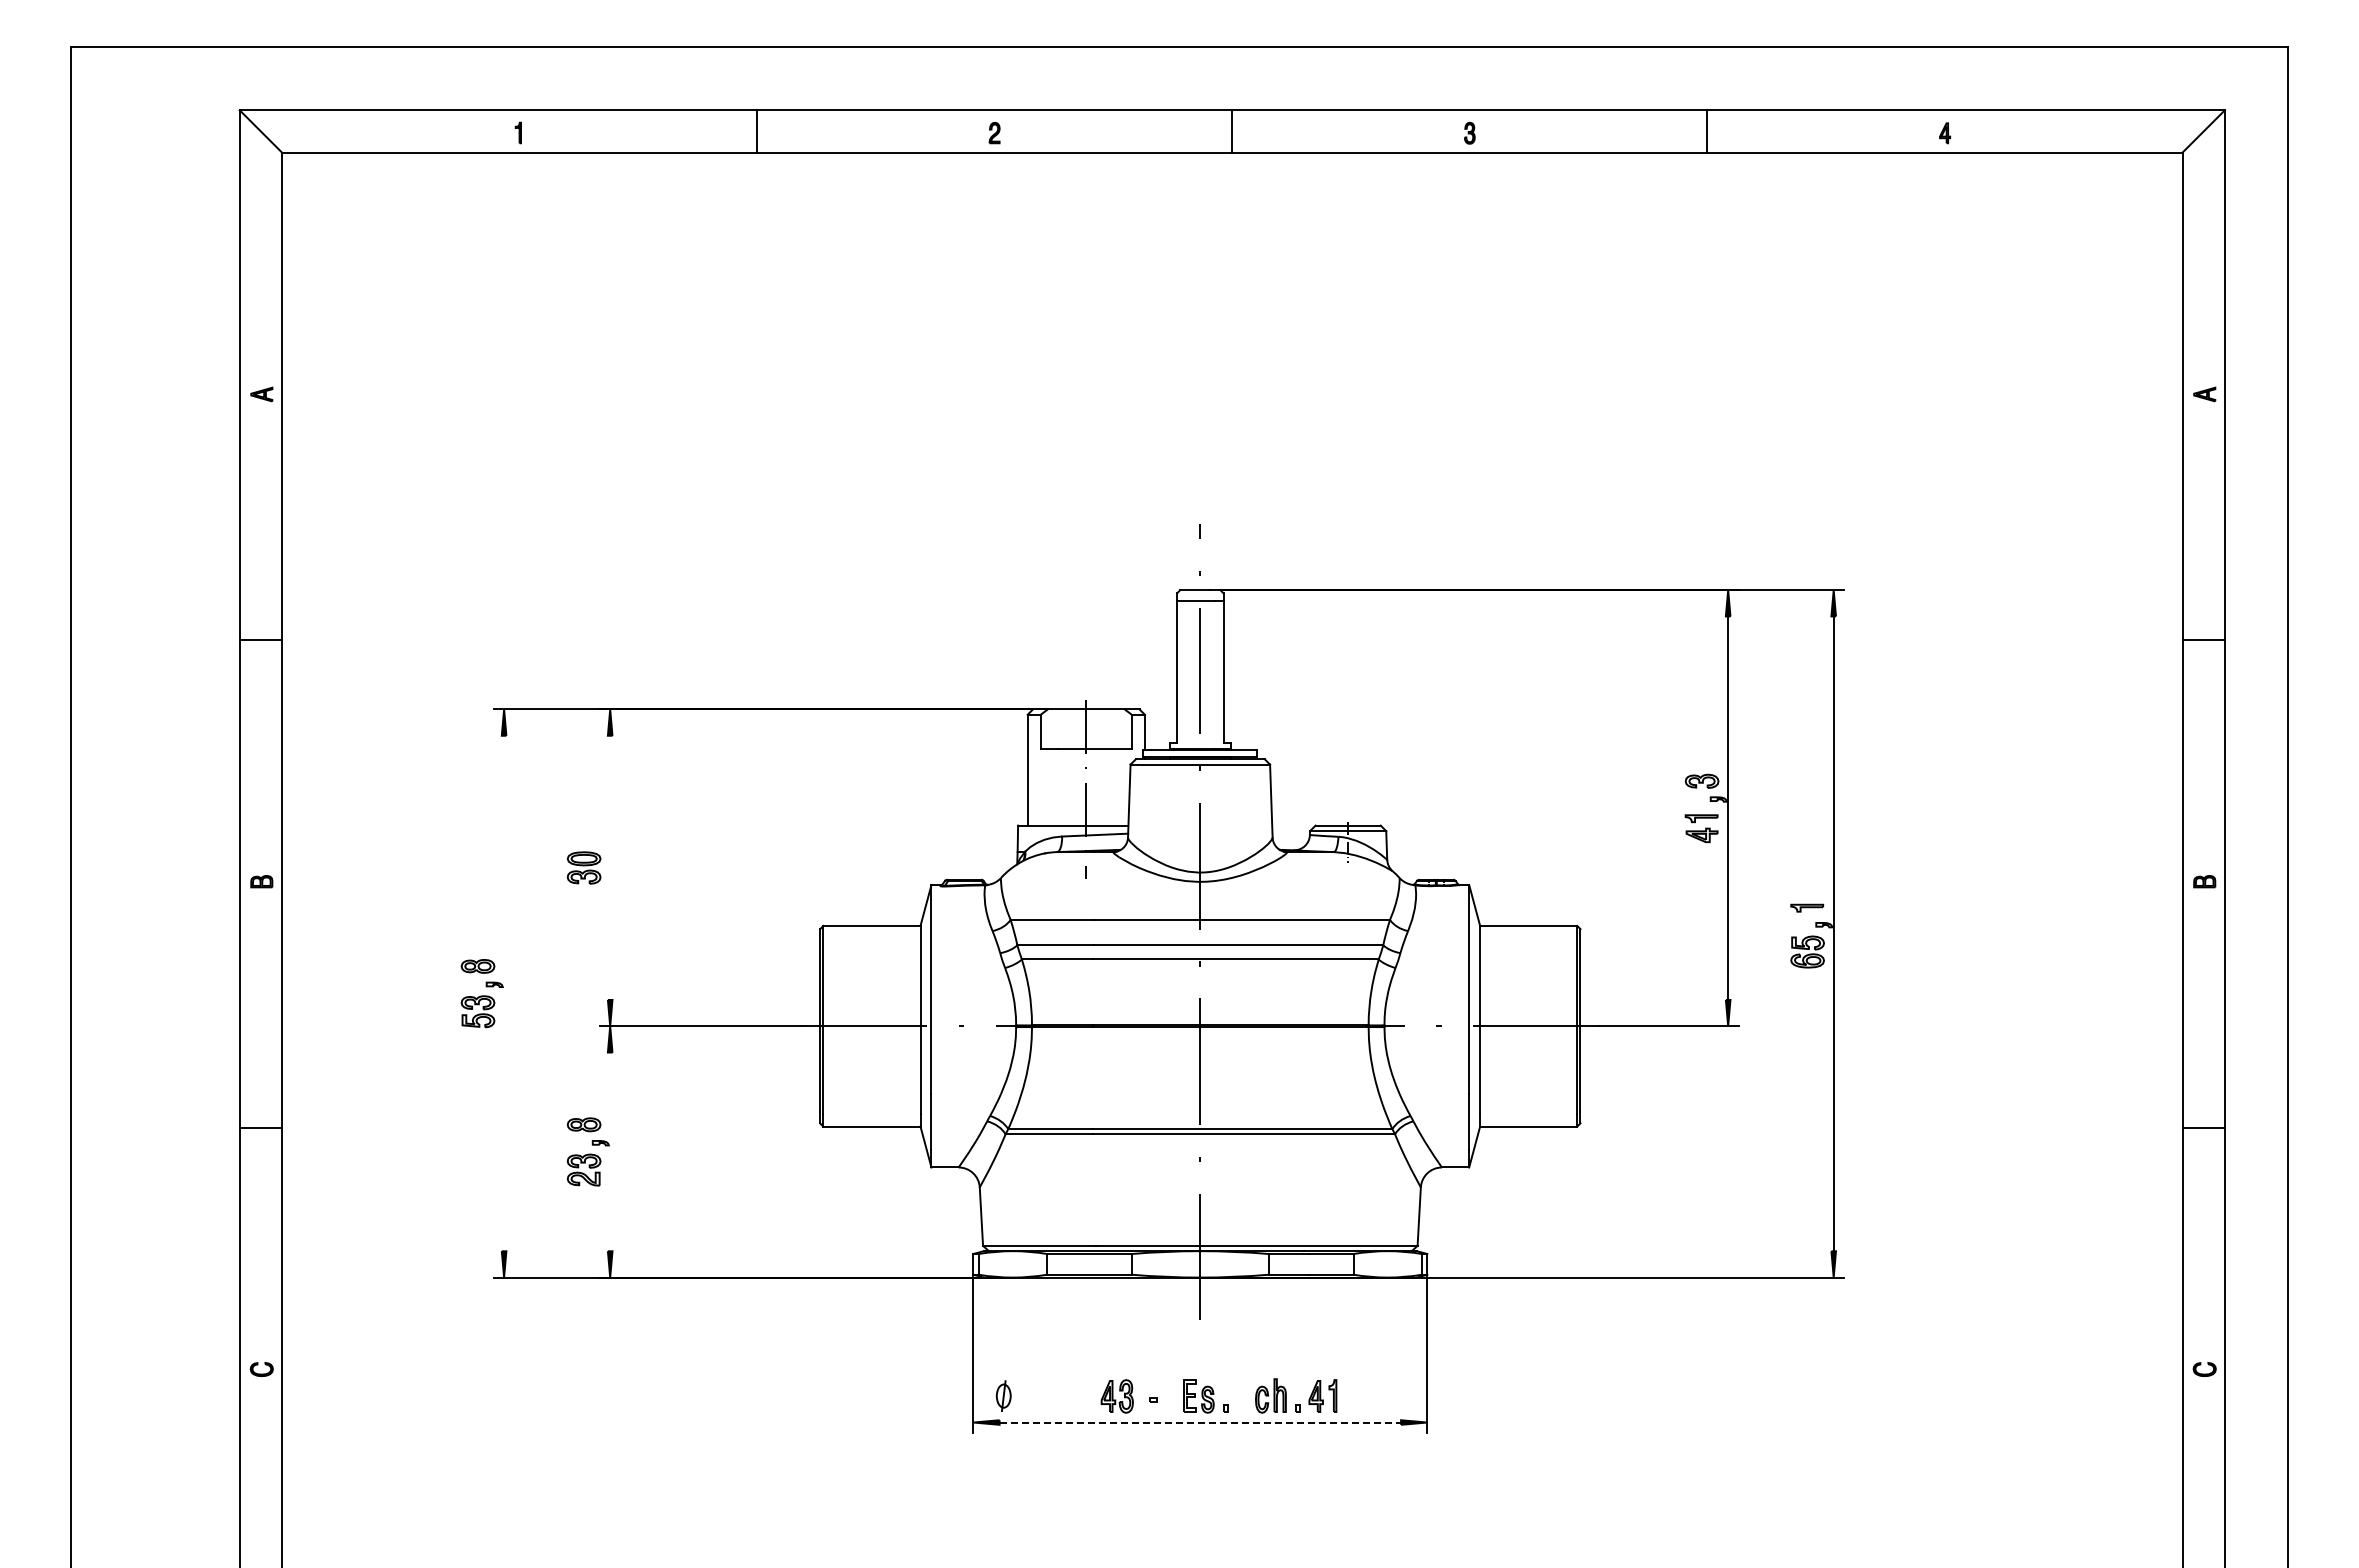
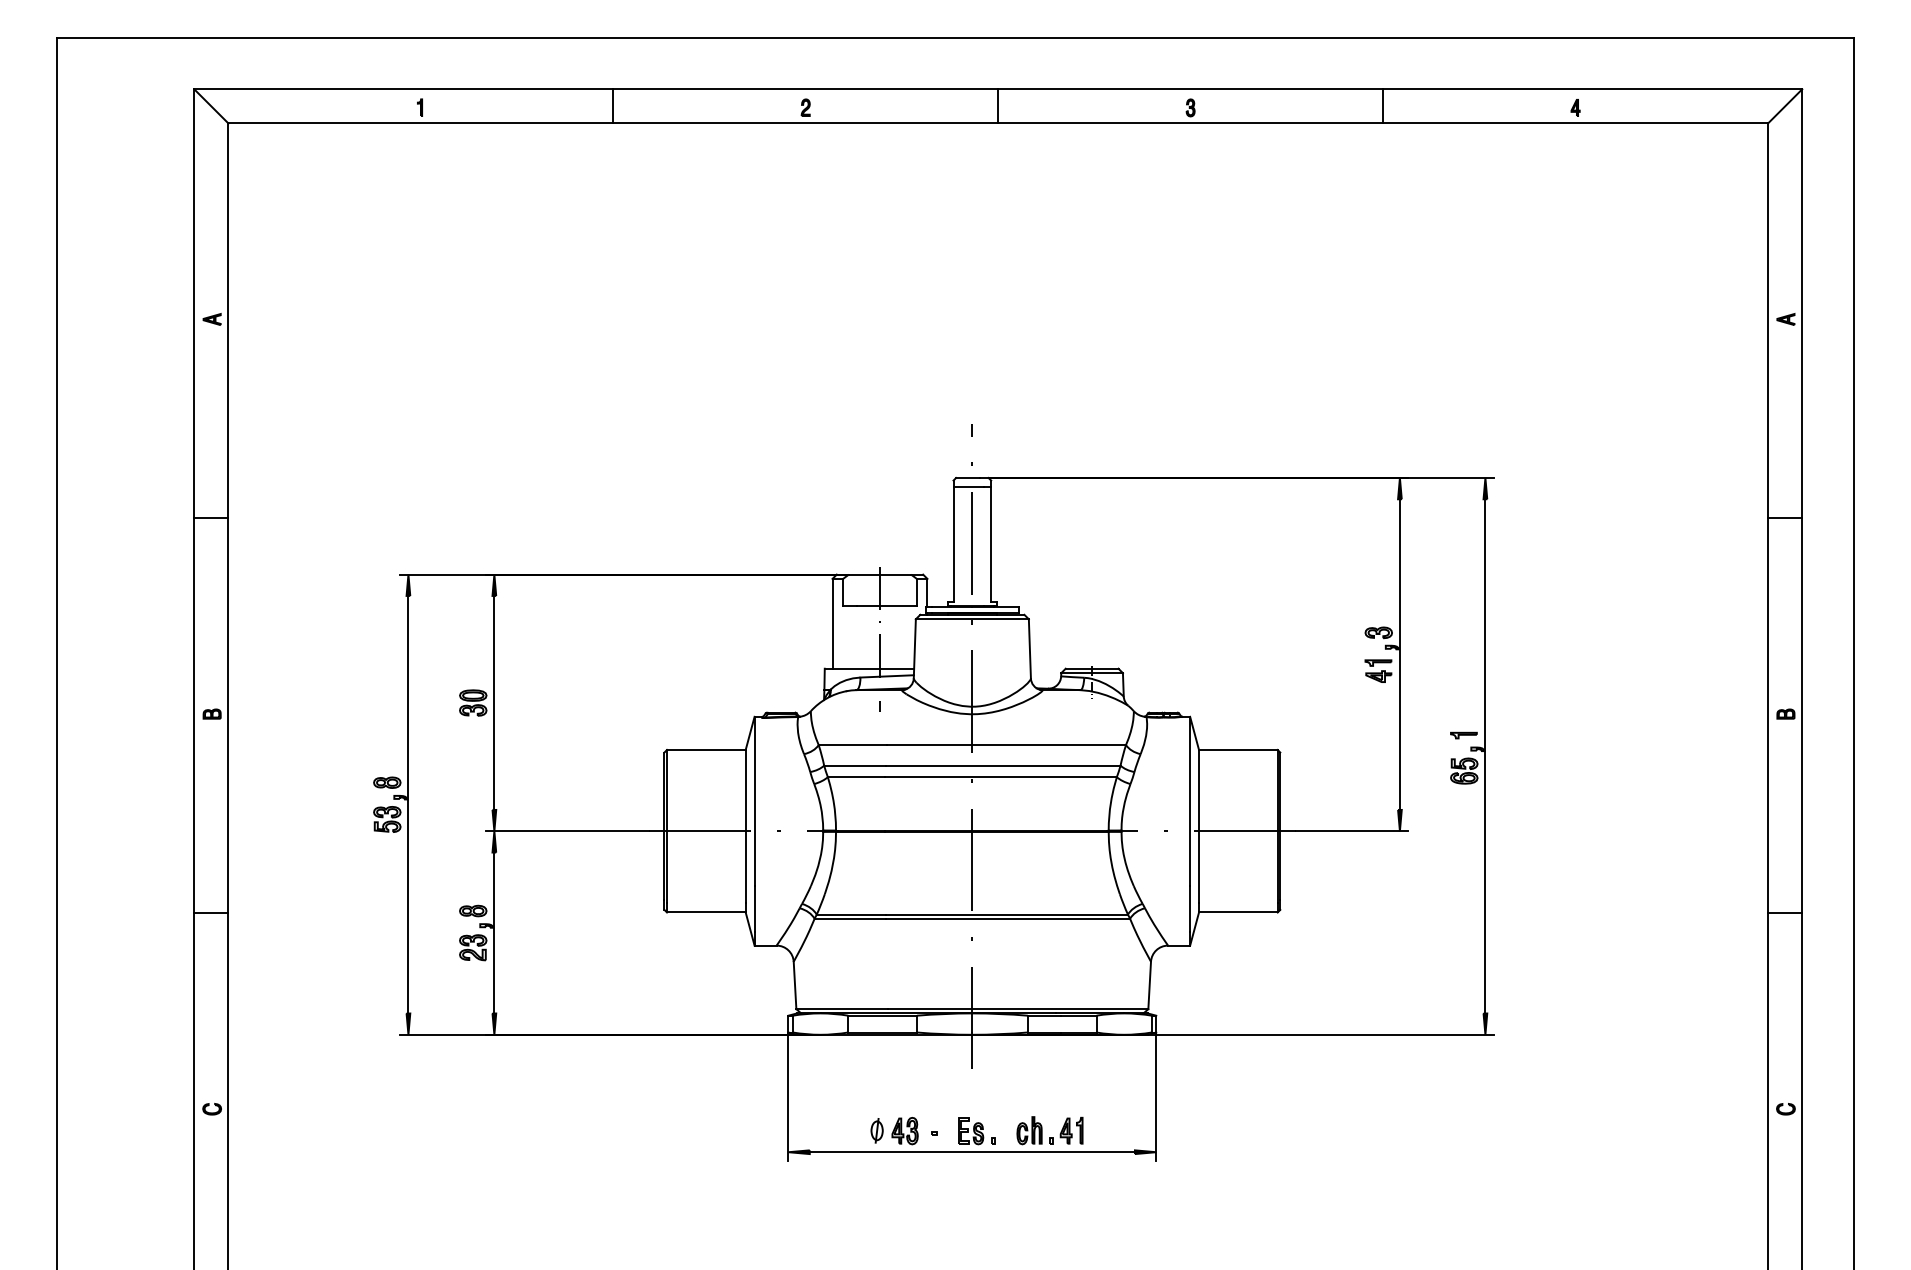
line: (610, 867) -> (494, 702), added
line: (504, 993) -> (408, 804), added
line: (610, 1151) -> (494, 932), added
part: (1003, 1395) -> (876, 1130), moved
line: (1200, 1422) -> (972, 1152), dashed -> solid

